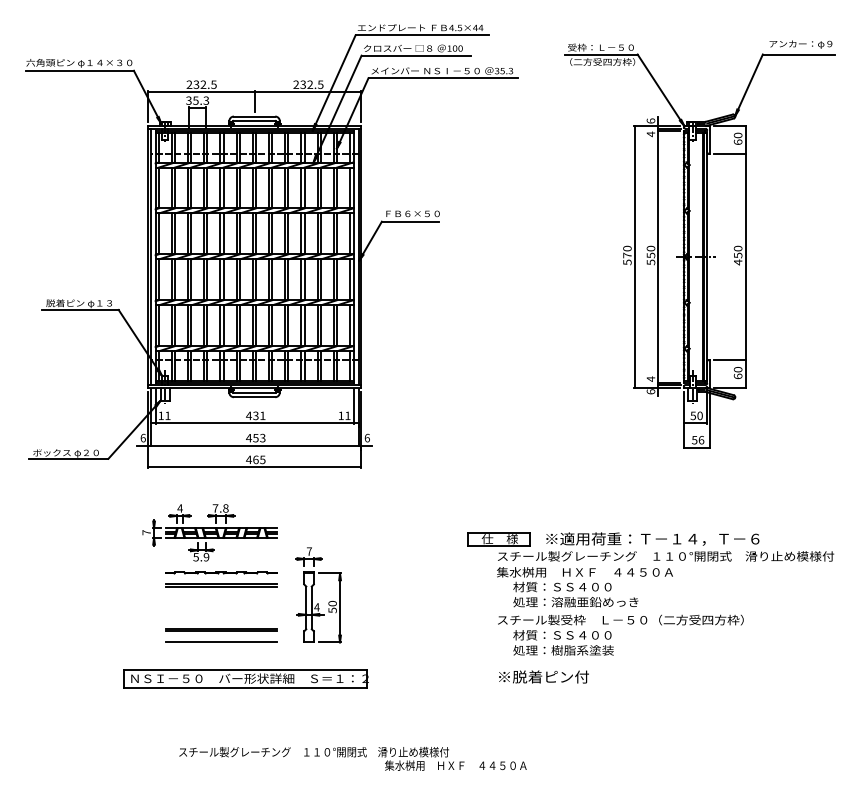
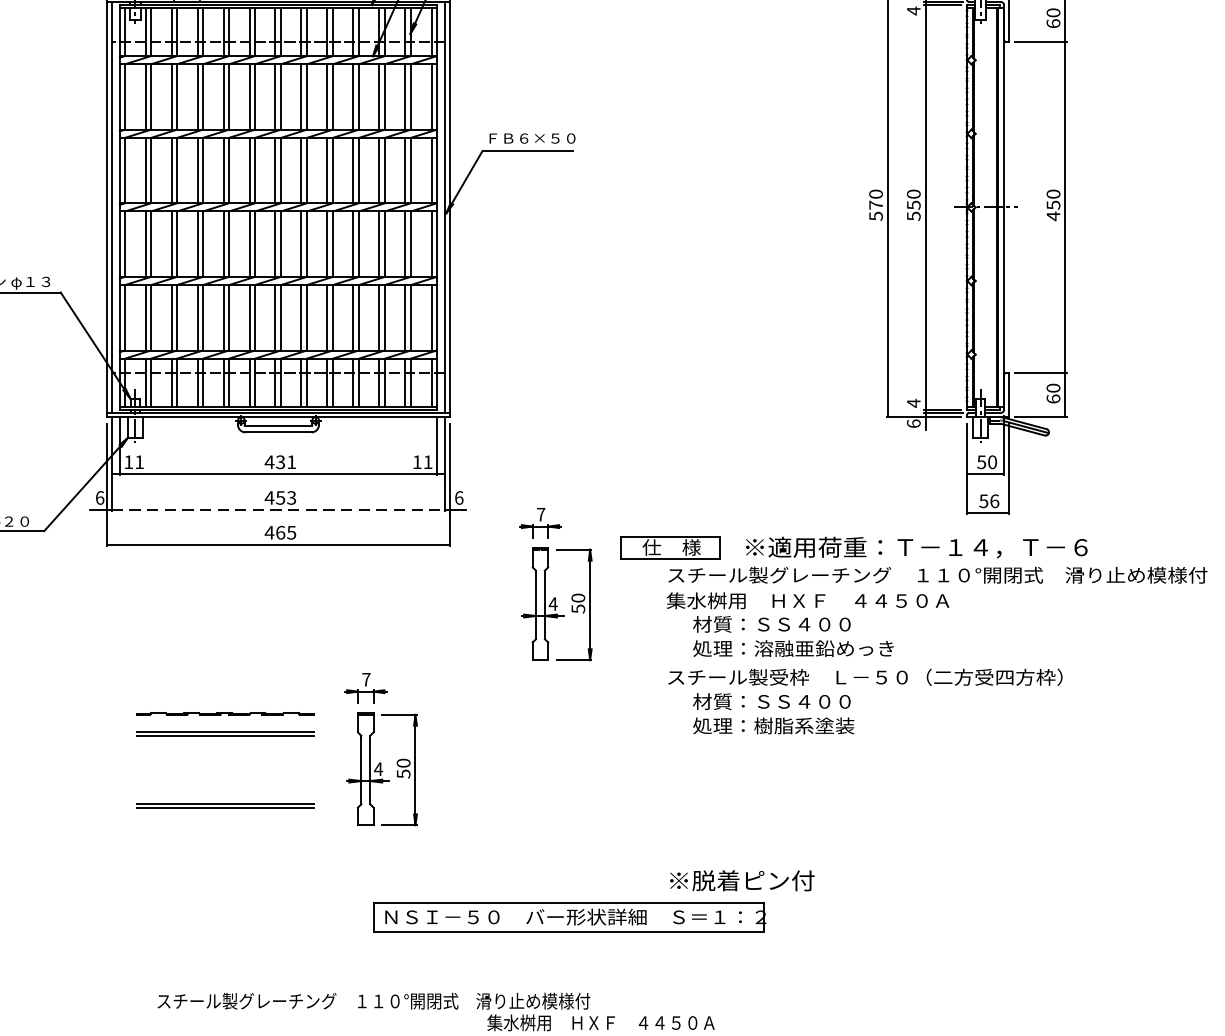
line: (255, 445) -> (279, 509), solid -> dashed
part: (427, 492) -> (555, 585), added
part: (209, 532) -> (206, 649), removed
part: (638, 600) -> (893, 645), moved
line: (221, 641) -> (225, 823), removed
part: (245, 678) -> (568, 916), moved

